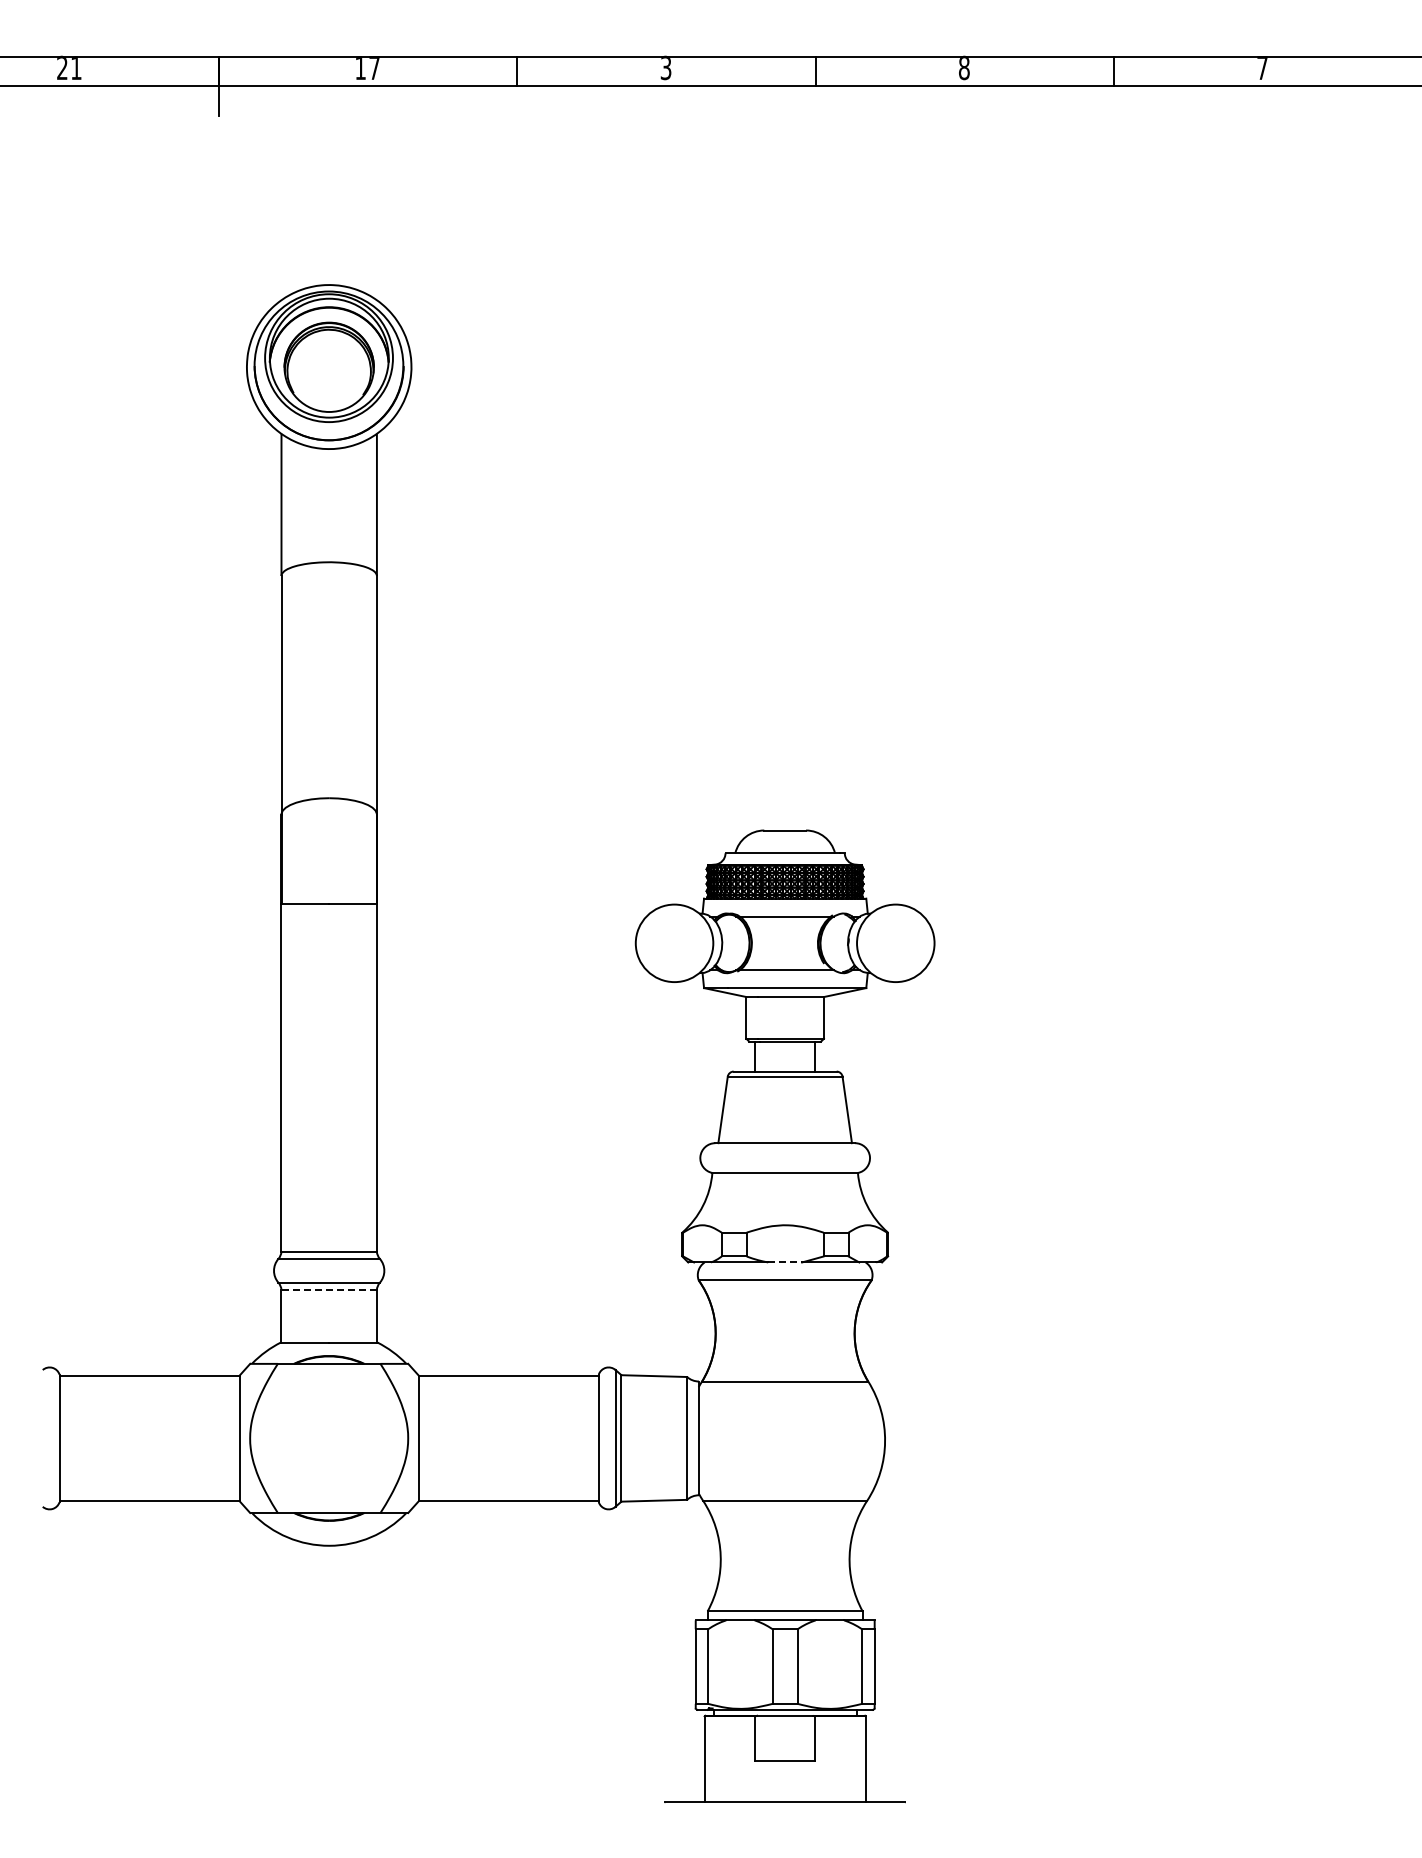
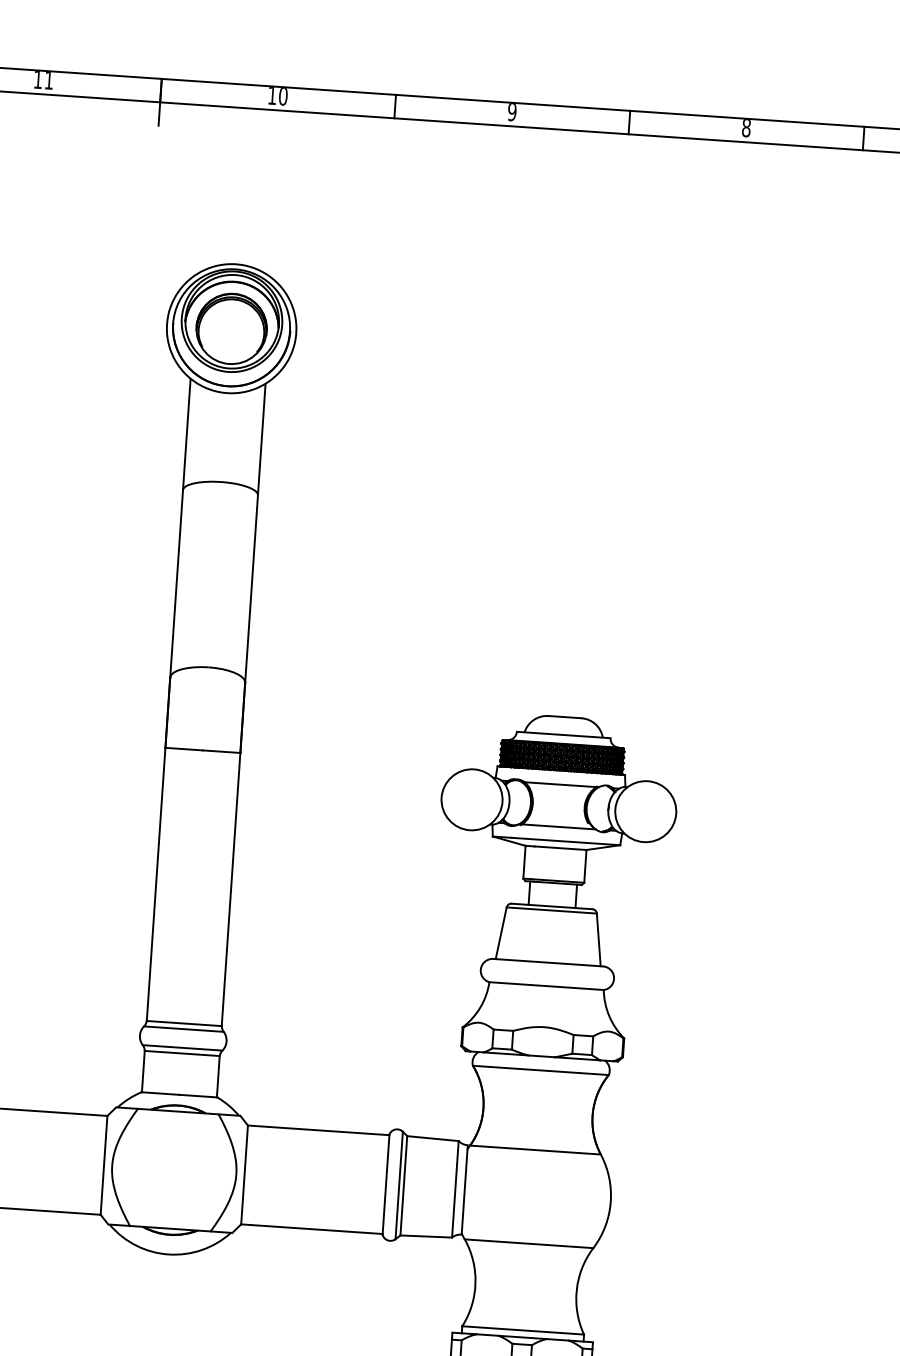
text: (62, 67) -> (38, 79), 21 -> 11
text: (374, 67) -> (283, 95), 17 -> 10
text: (665, 67) -> (511, 111), 3 -> 9
line: (785, 1262) -> (542, 1056), dashed -> solid
line: (329, 1289) -> (182, 1053), dashed -> solid

